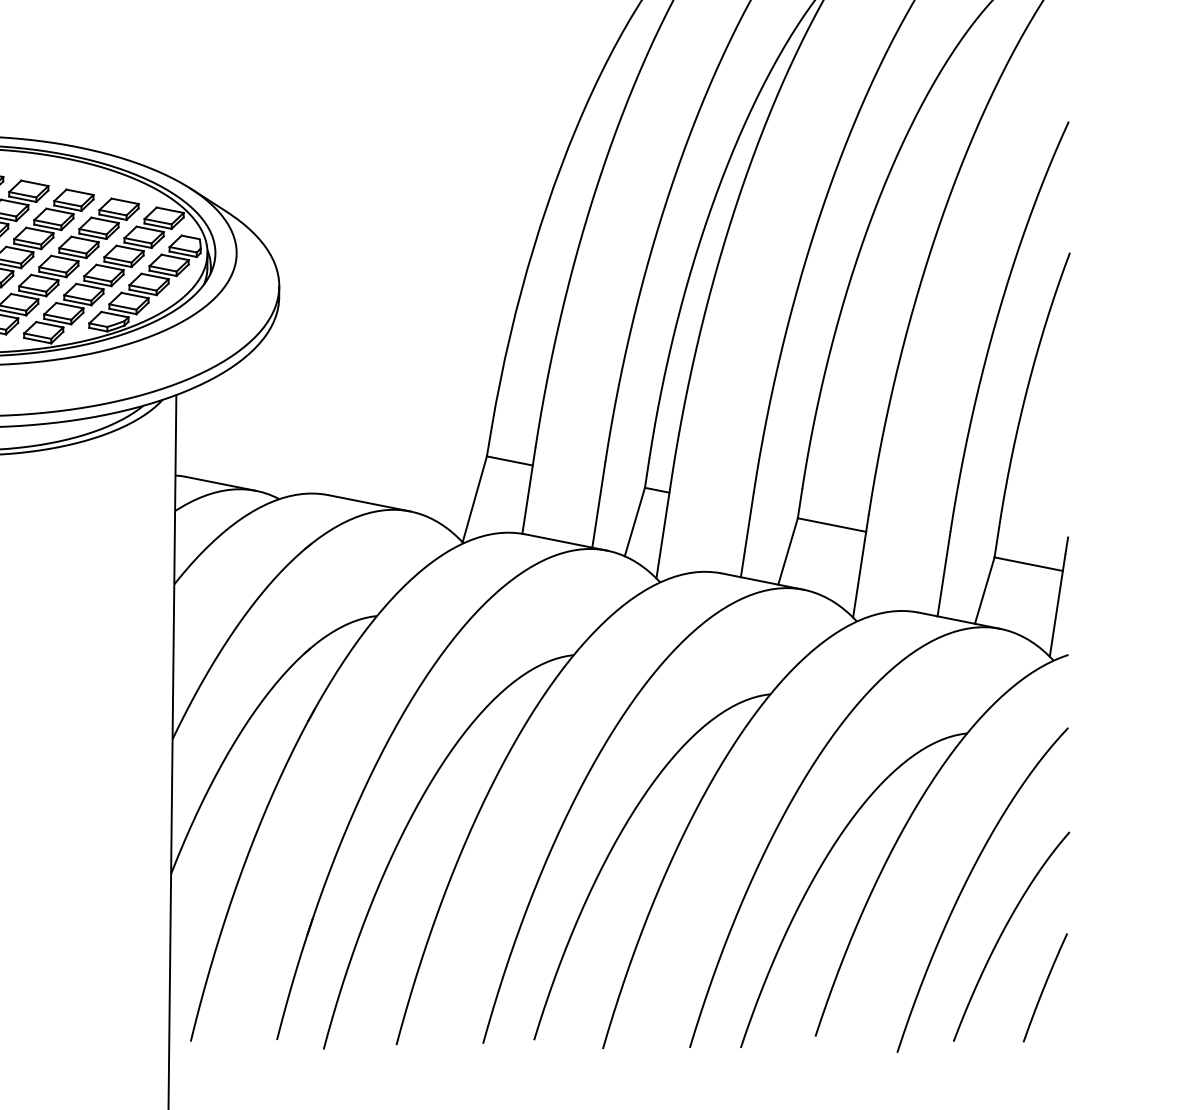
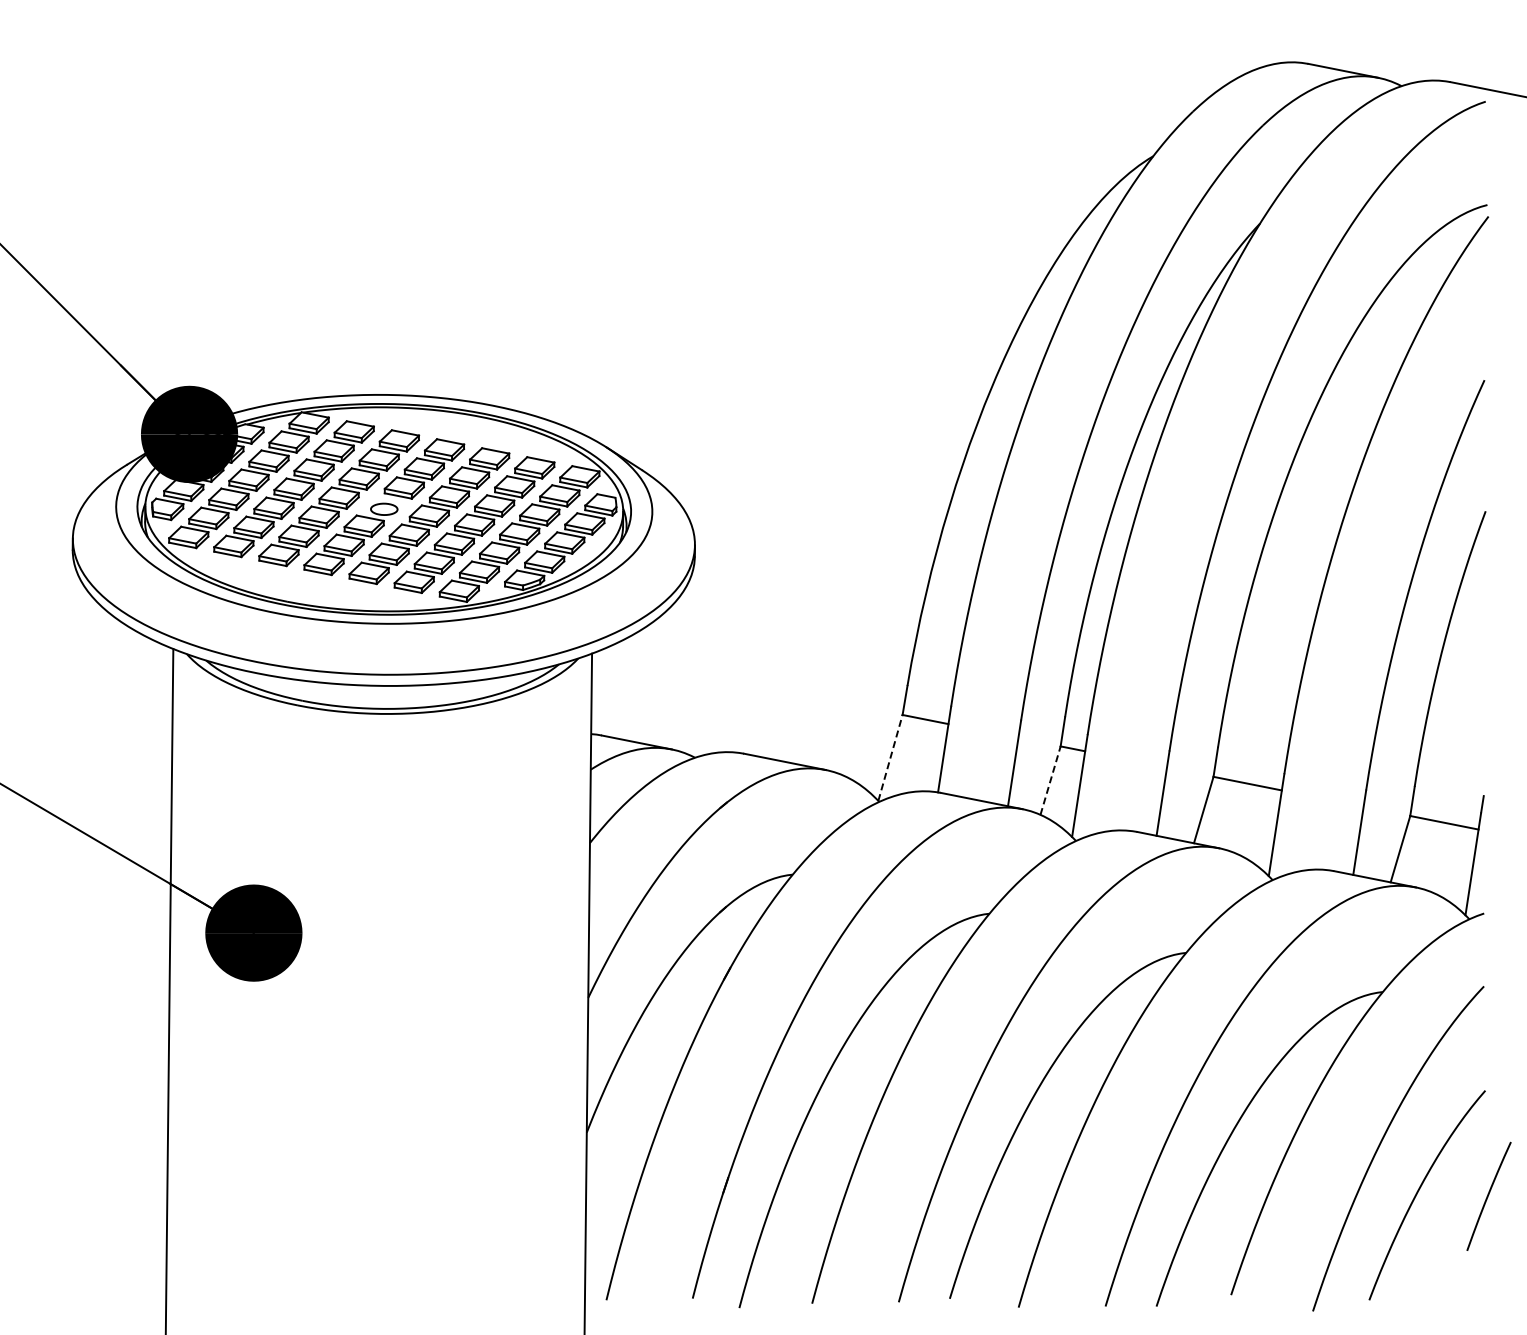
line: (474, 498) -> (890, 757), solid -> dashed
line: (634, 521) -> (1050, 780), solid -> dashed
curve: (1044, 986) -> (1488, 1195), moved

